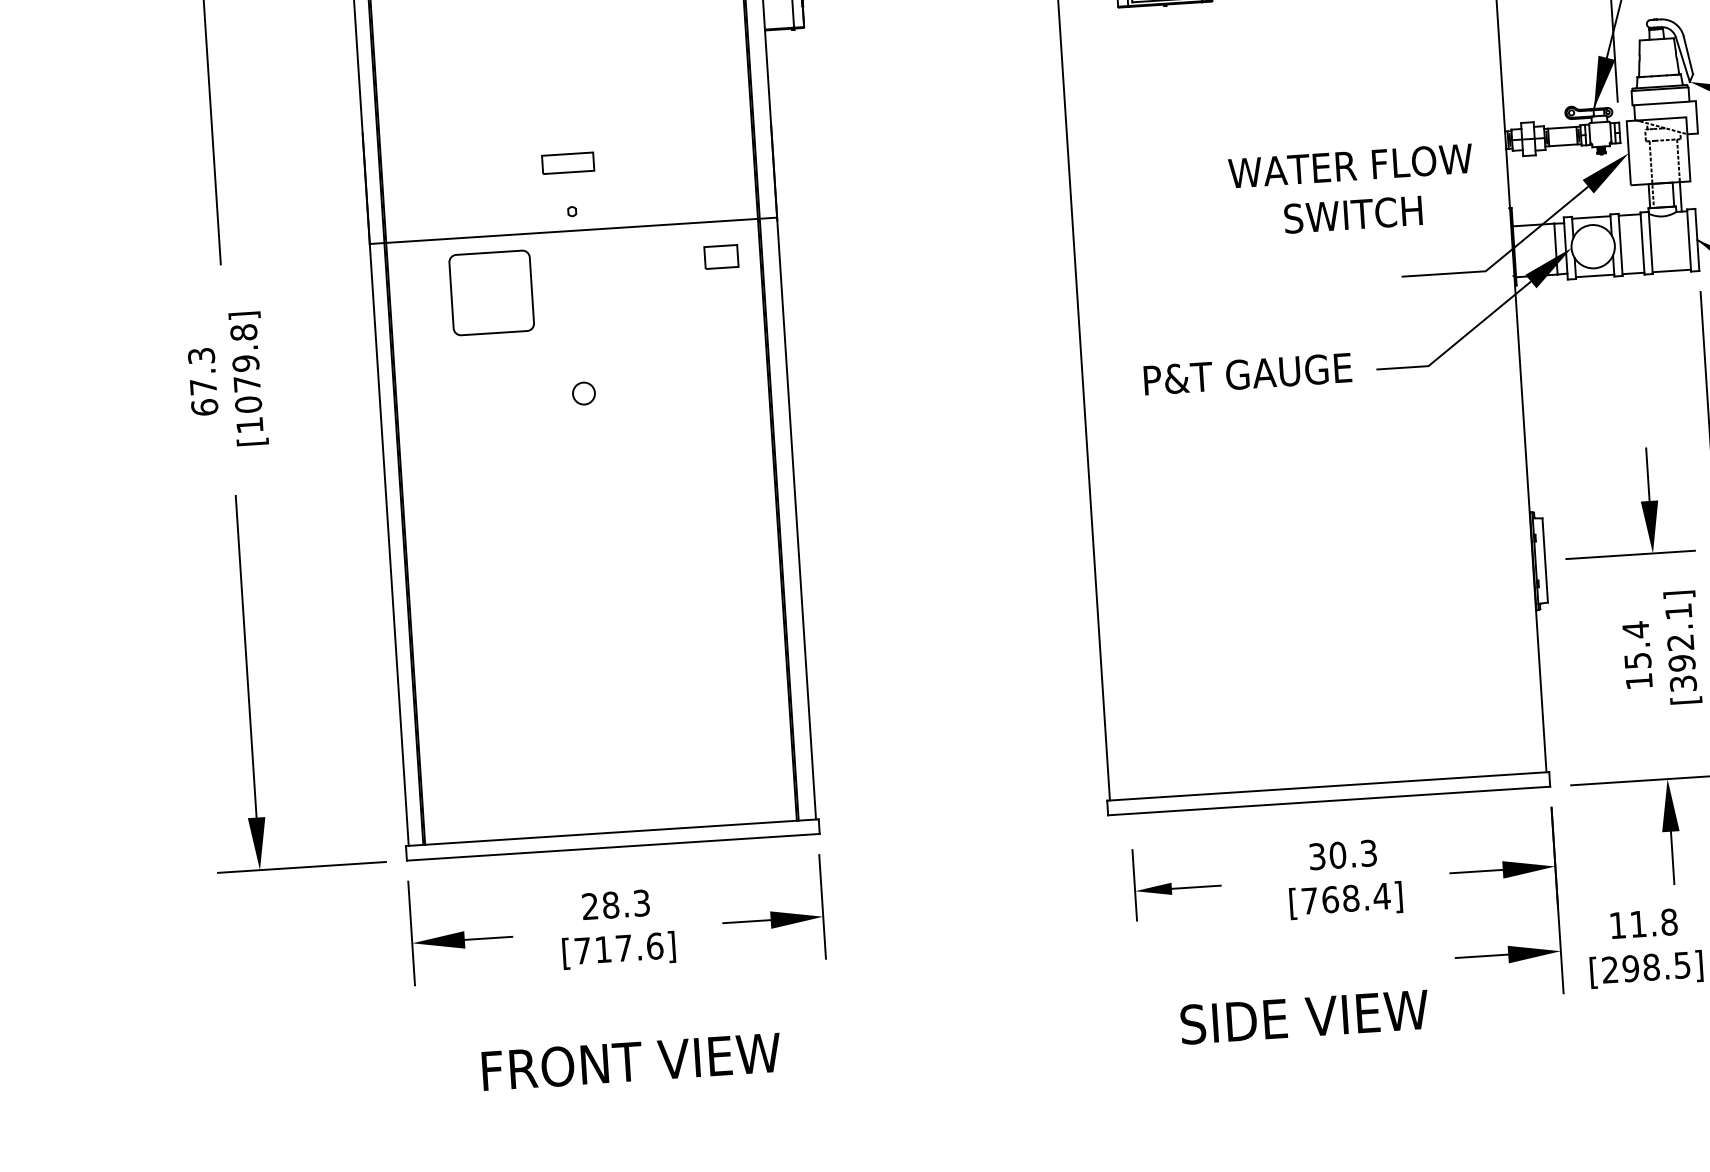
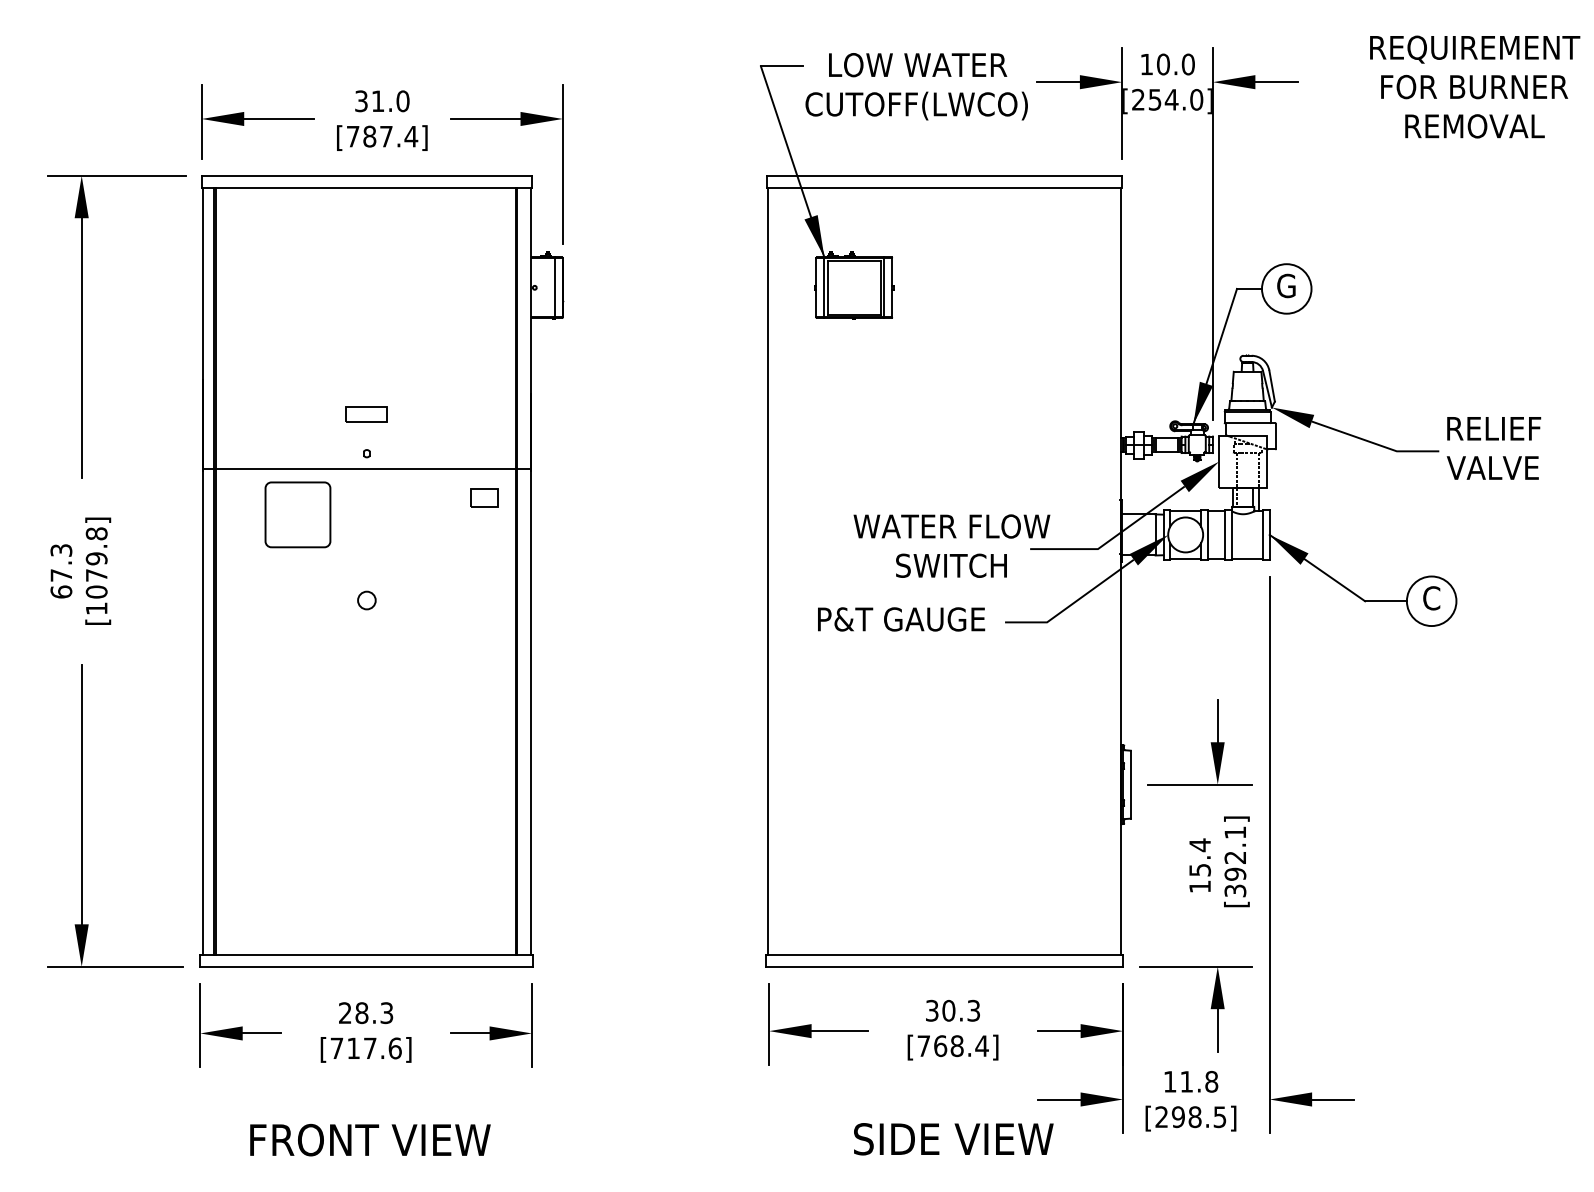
text: (1351, 189) -> (951, 545), moved
part: (1177, 882) -> (818, 1024), size x1.43
text: (1304, 1017) -> (953, 1139), moved

